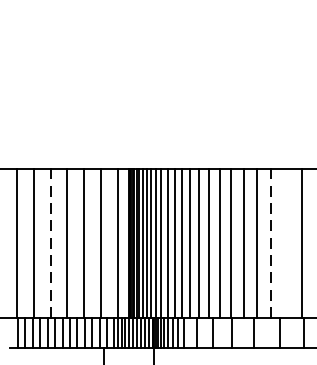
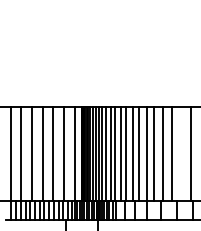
line: (51, 242) -> (32, 153), dashed -> solid
line: (270, 242) -> (171, 153), dashed -> solid

